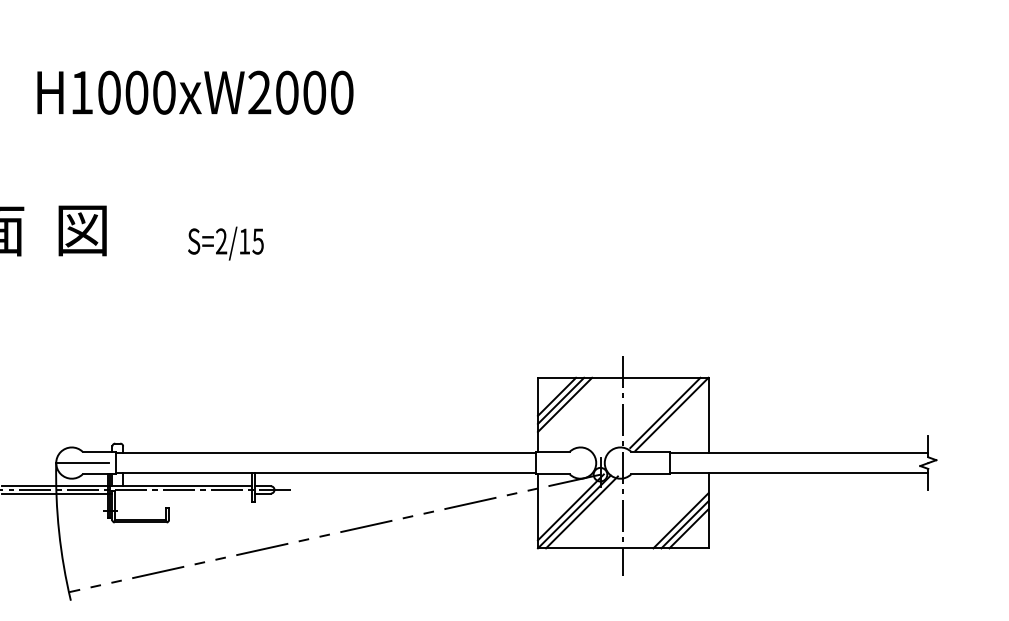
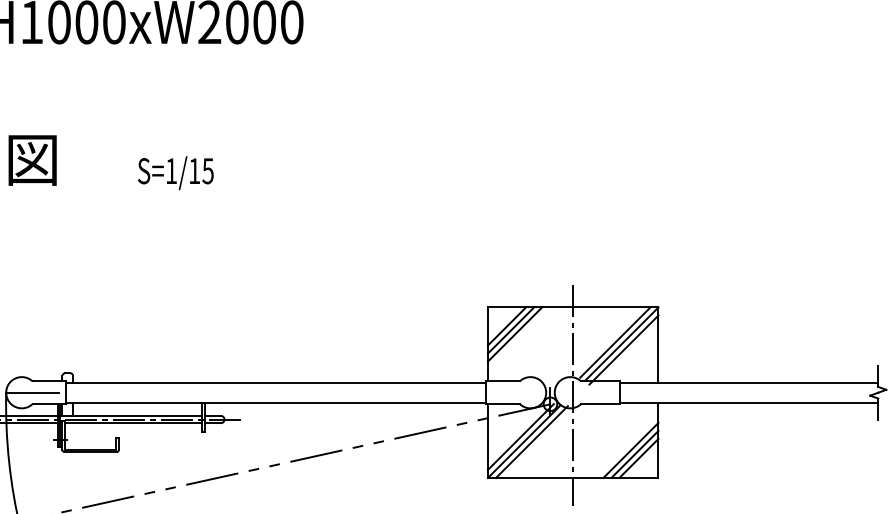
text: (221, 241) -> (171, 171), S=2/15 -> S=1/15
line: (673, 419) -> (623, 349), added
line: (183, 493) -> (133, 423), added

